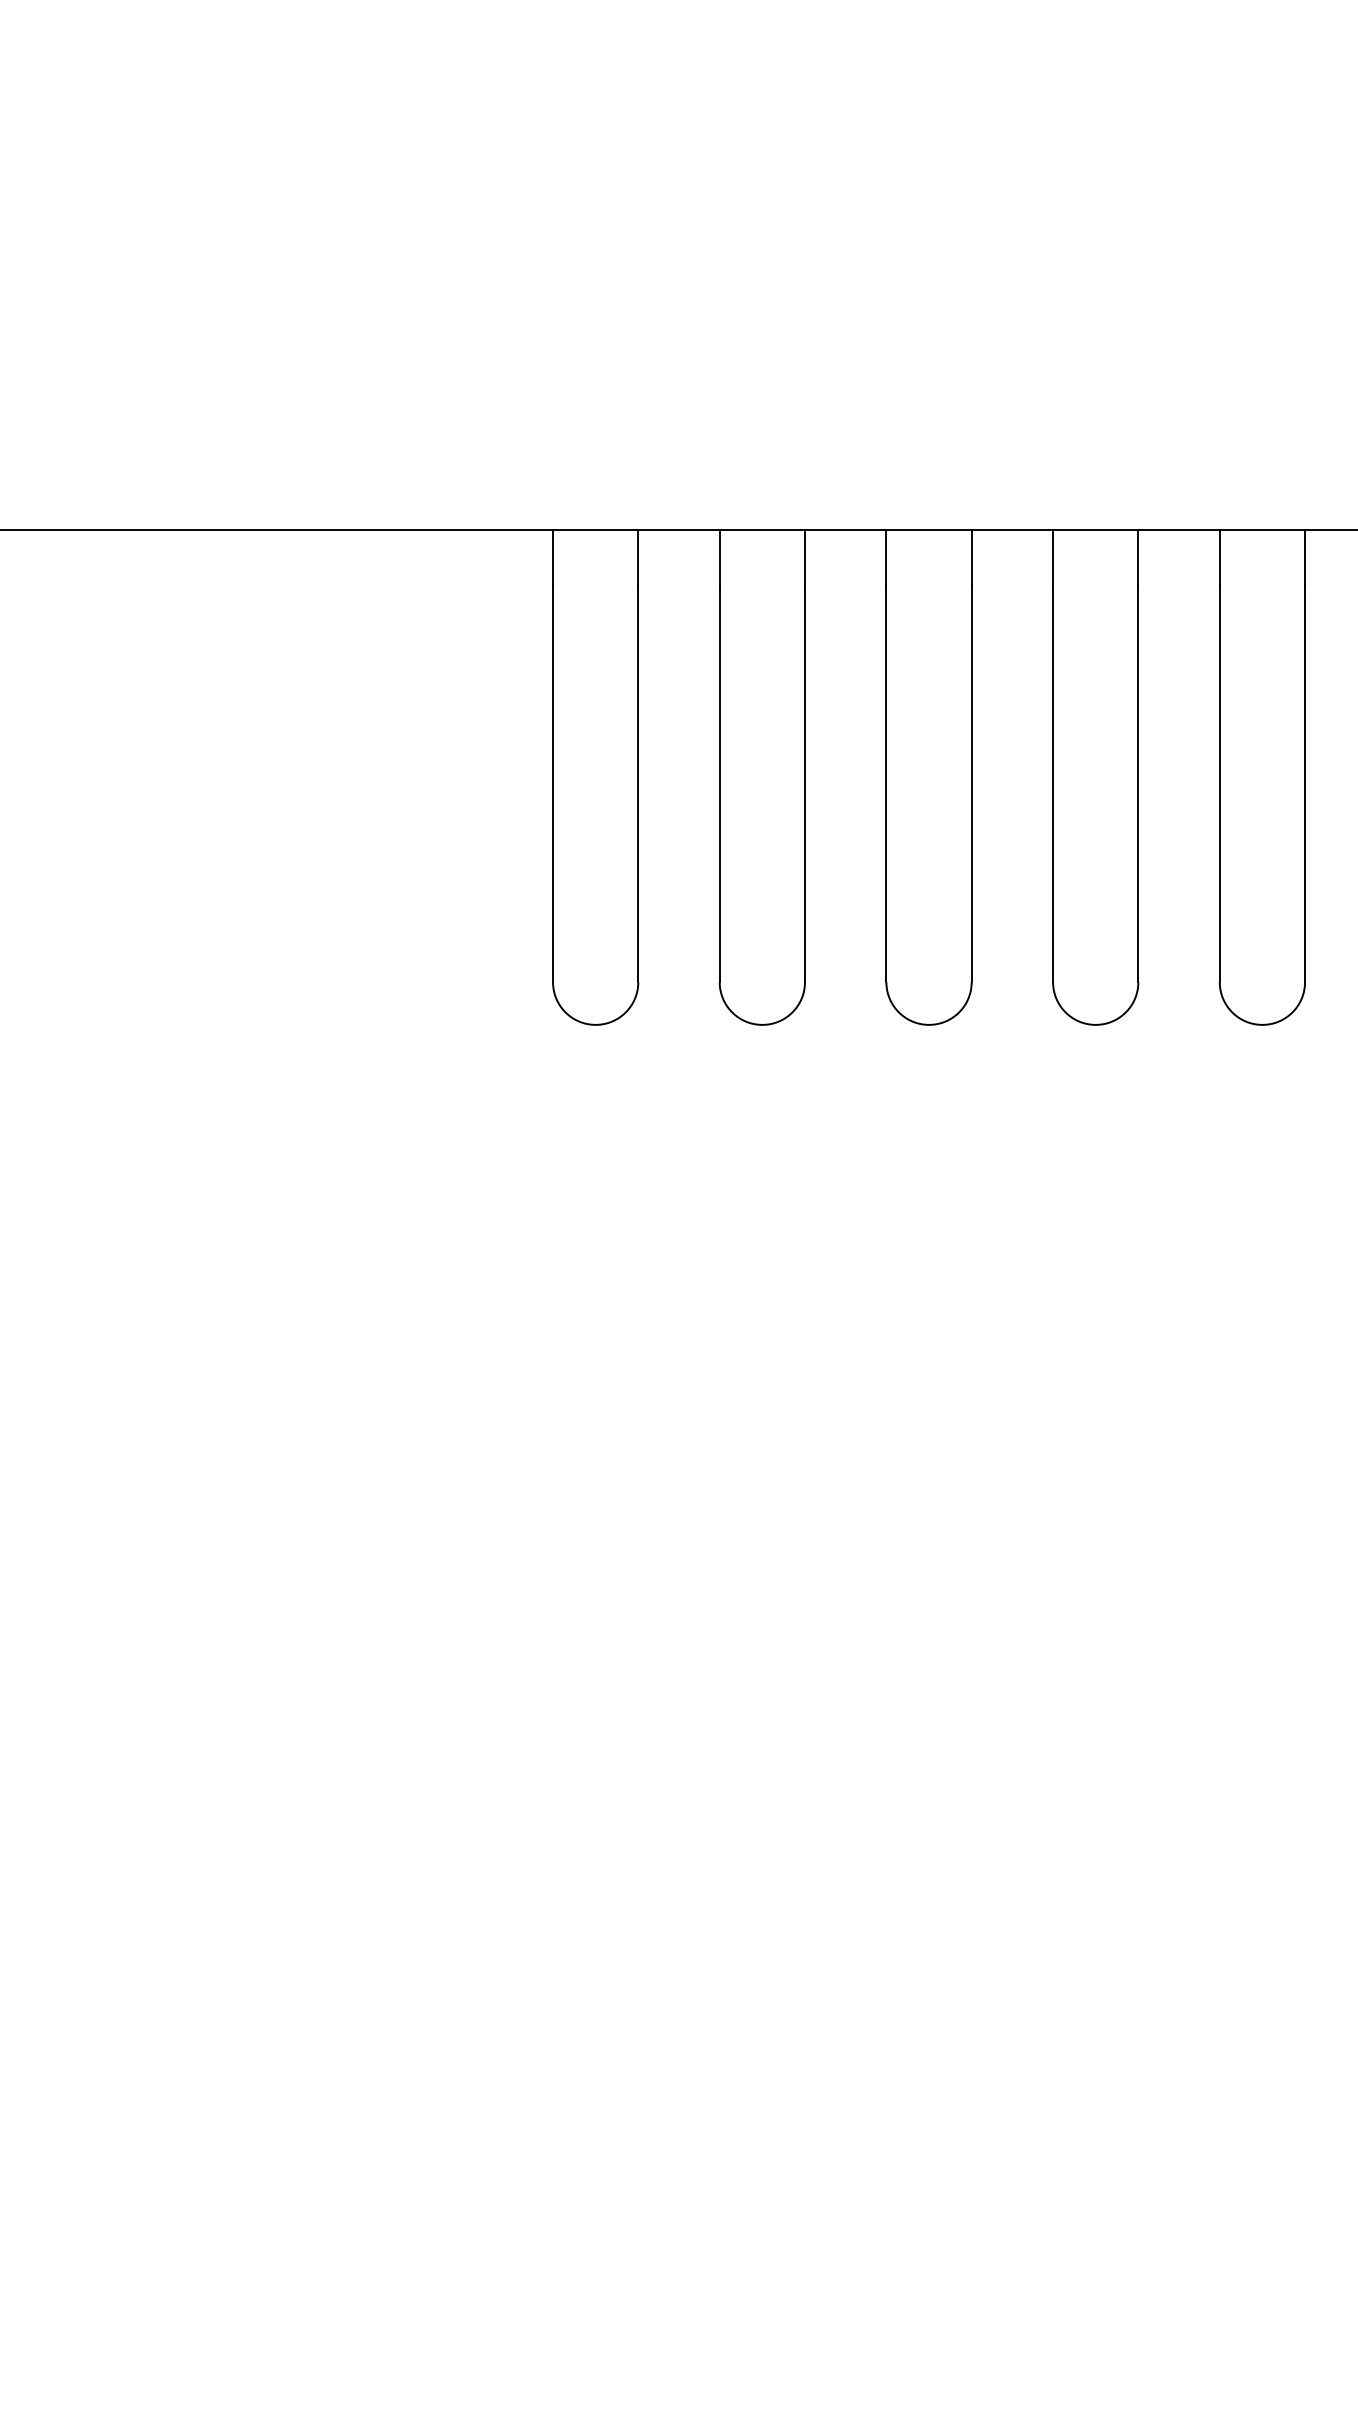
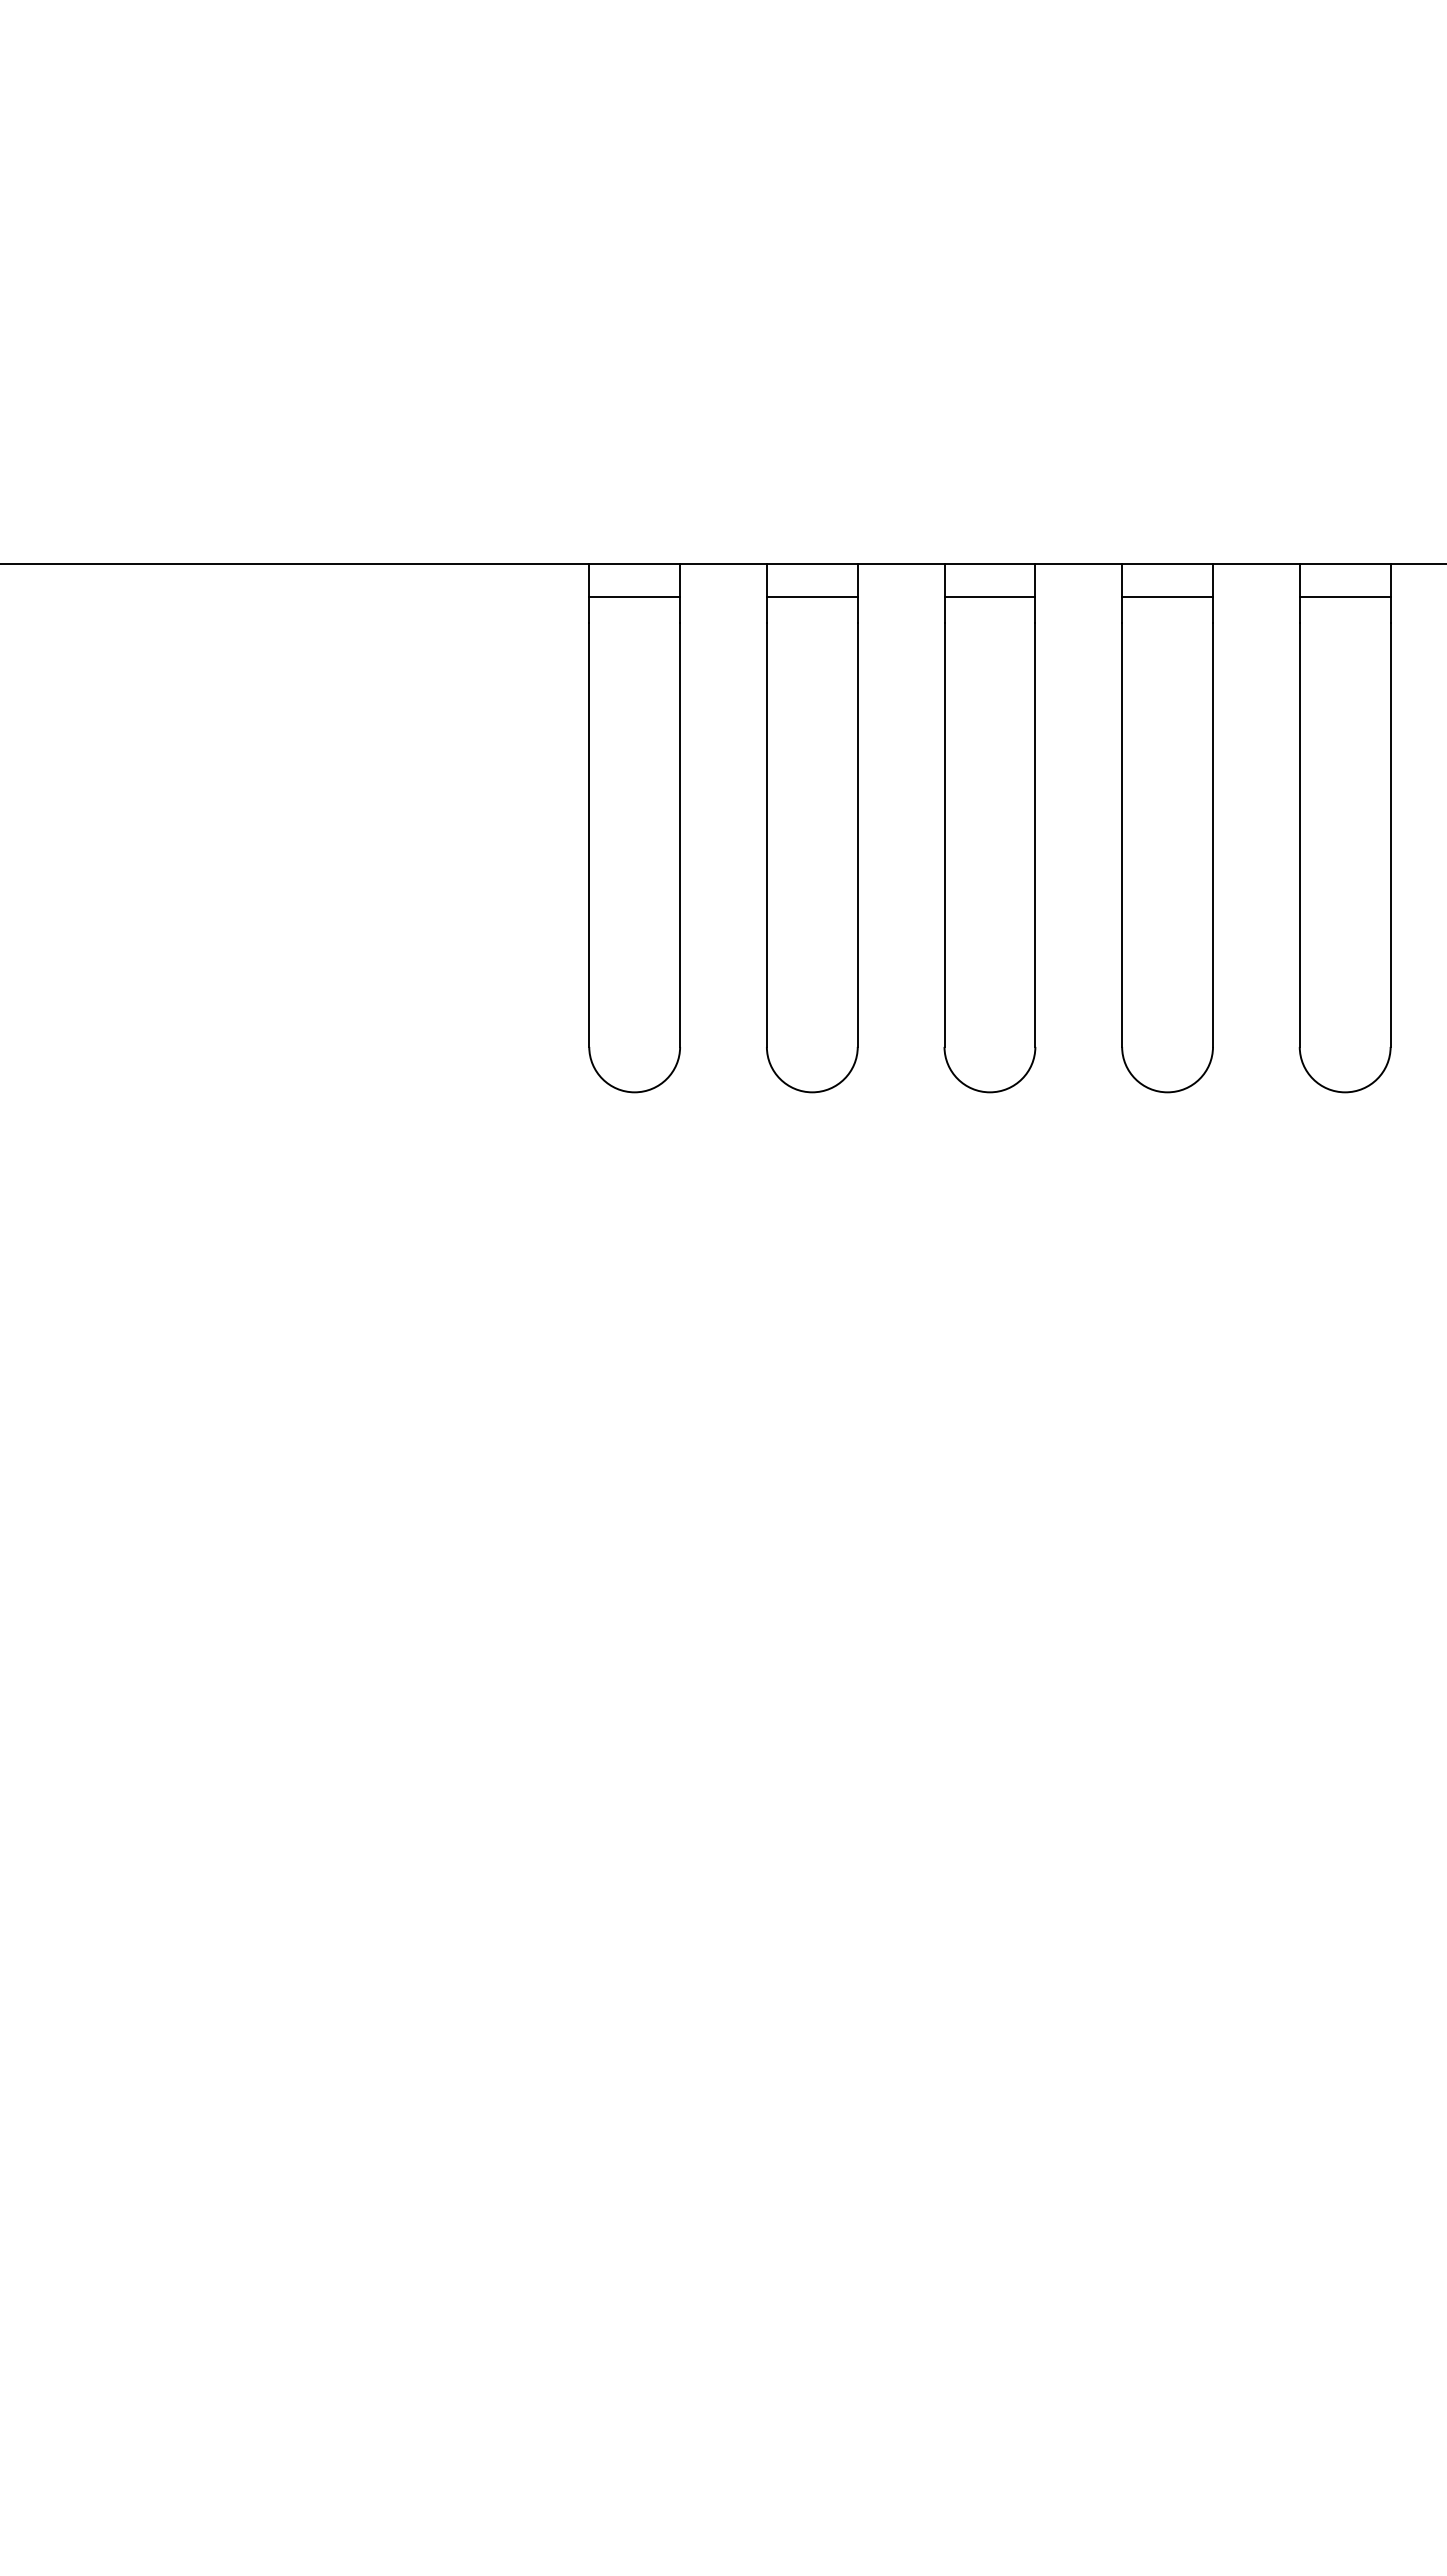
line: (595, 560) -> (634, 597), added
line: (761, 560) -> (811, 597), added
line: (928, 560) -> (989, 597), added
line: (1095, 560) -> (1167, 597), added
line: (1261, 560) -> (1344, 597), added

